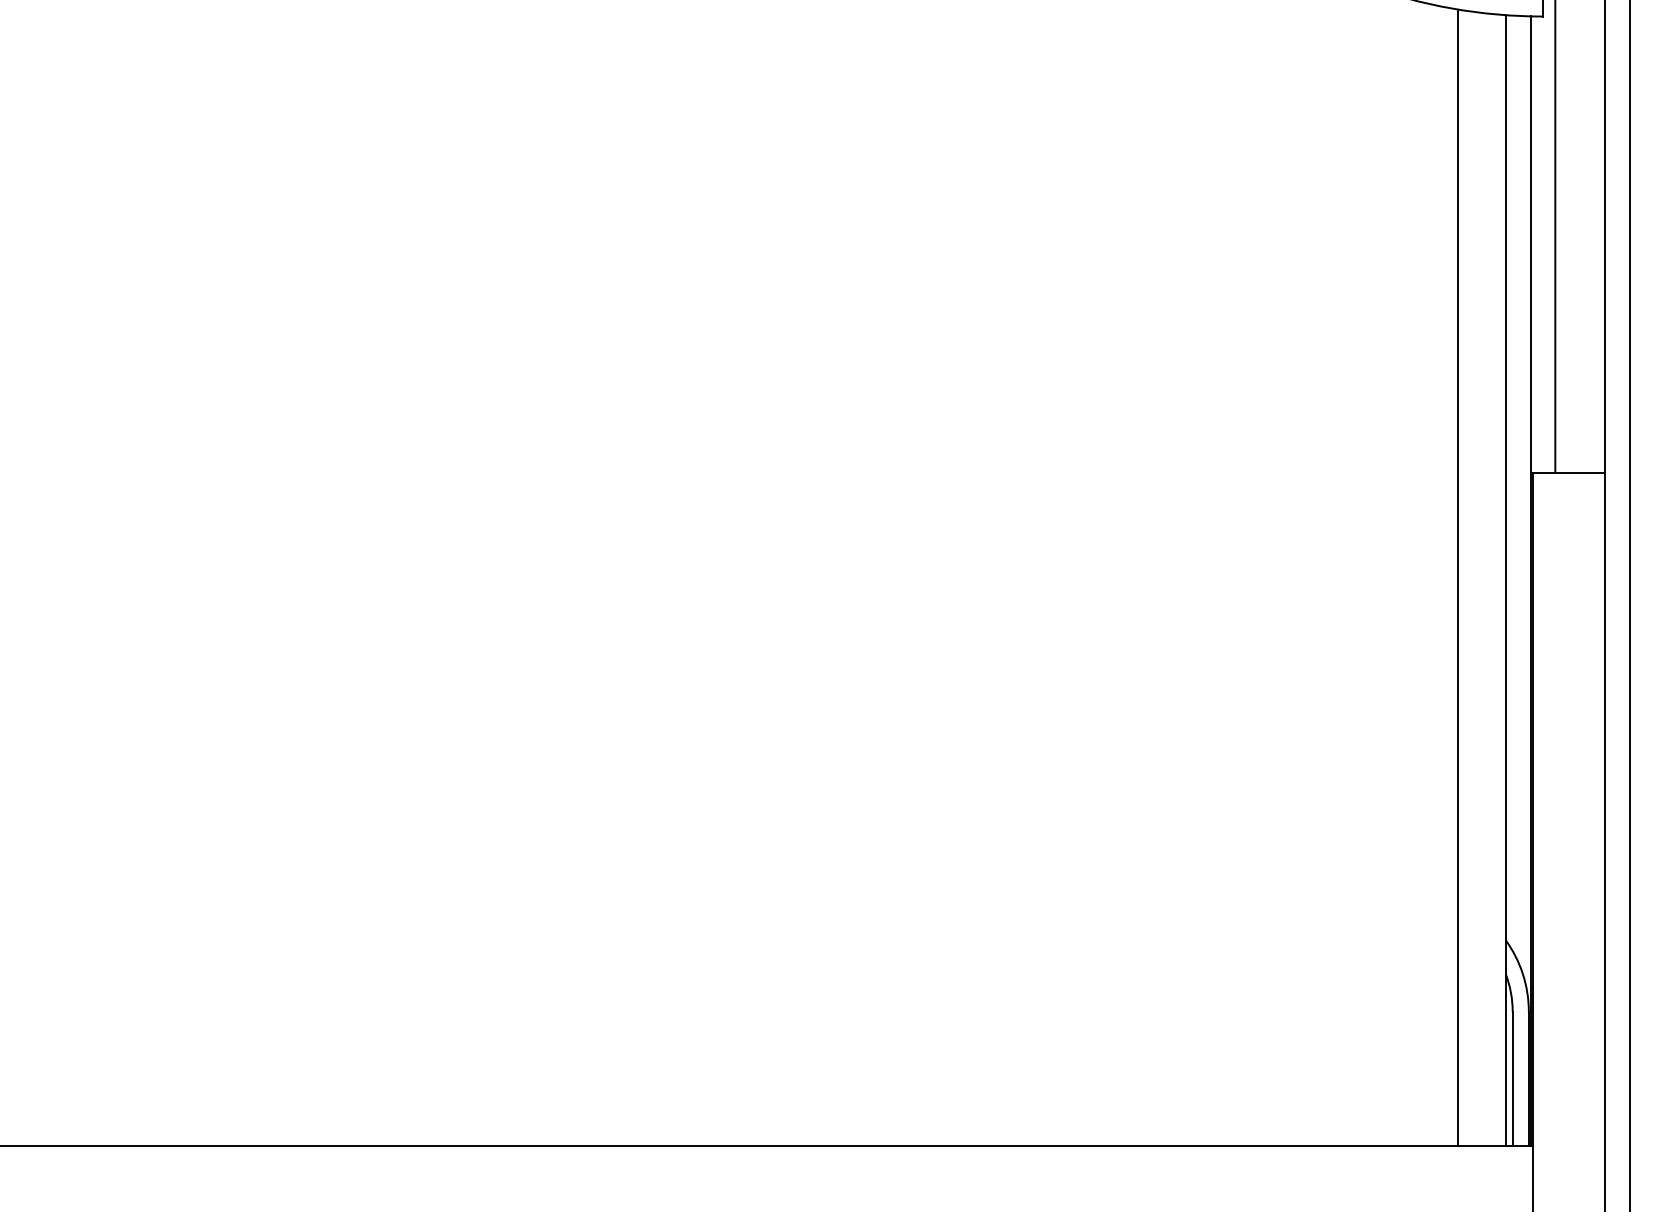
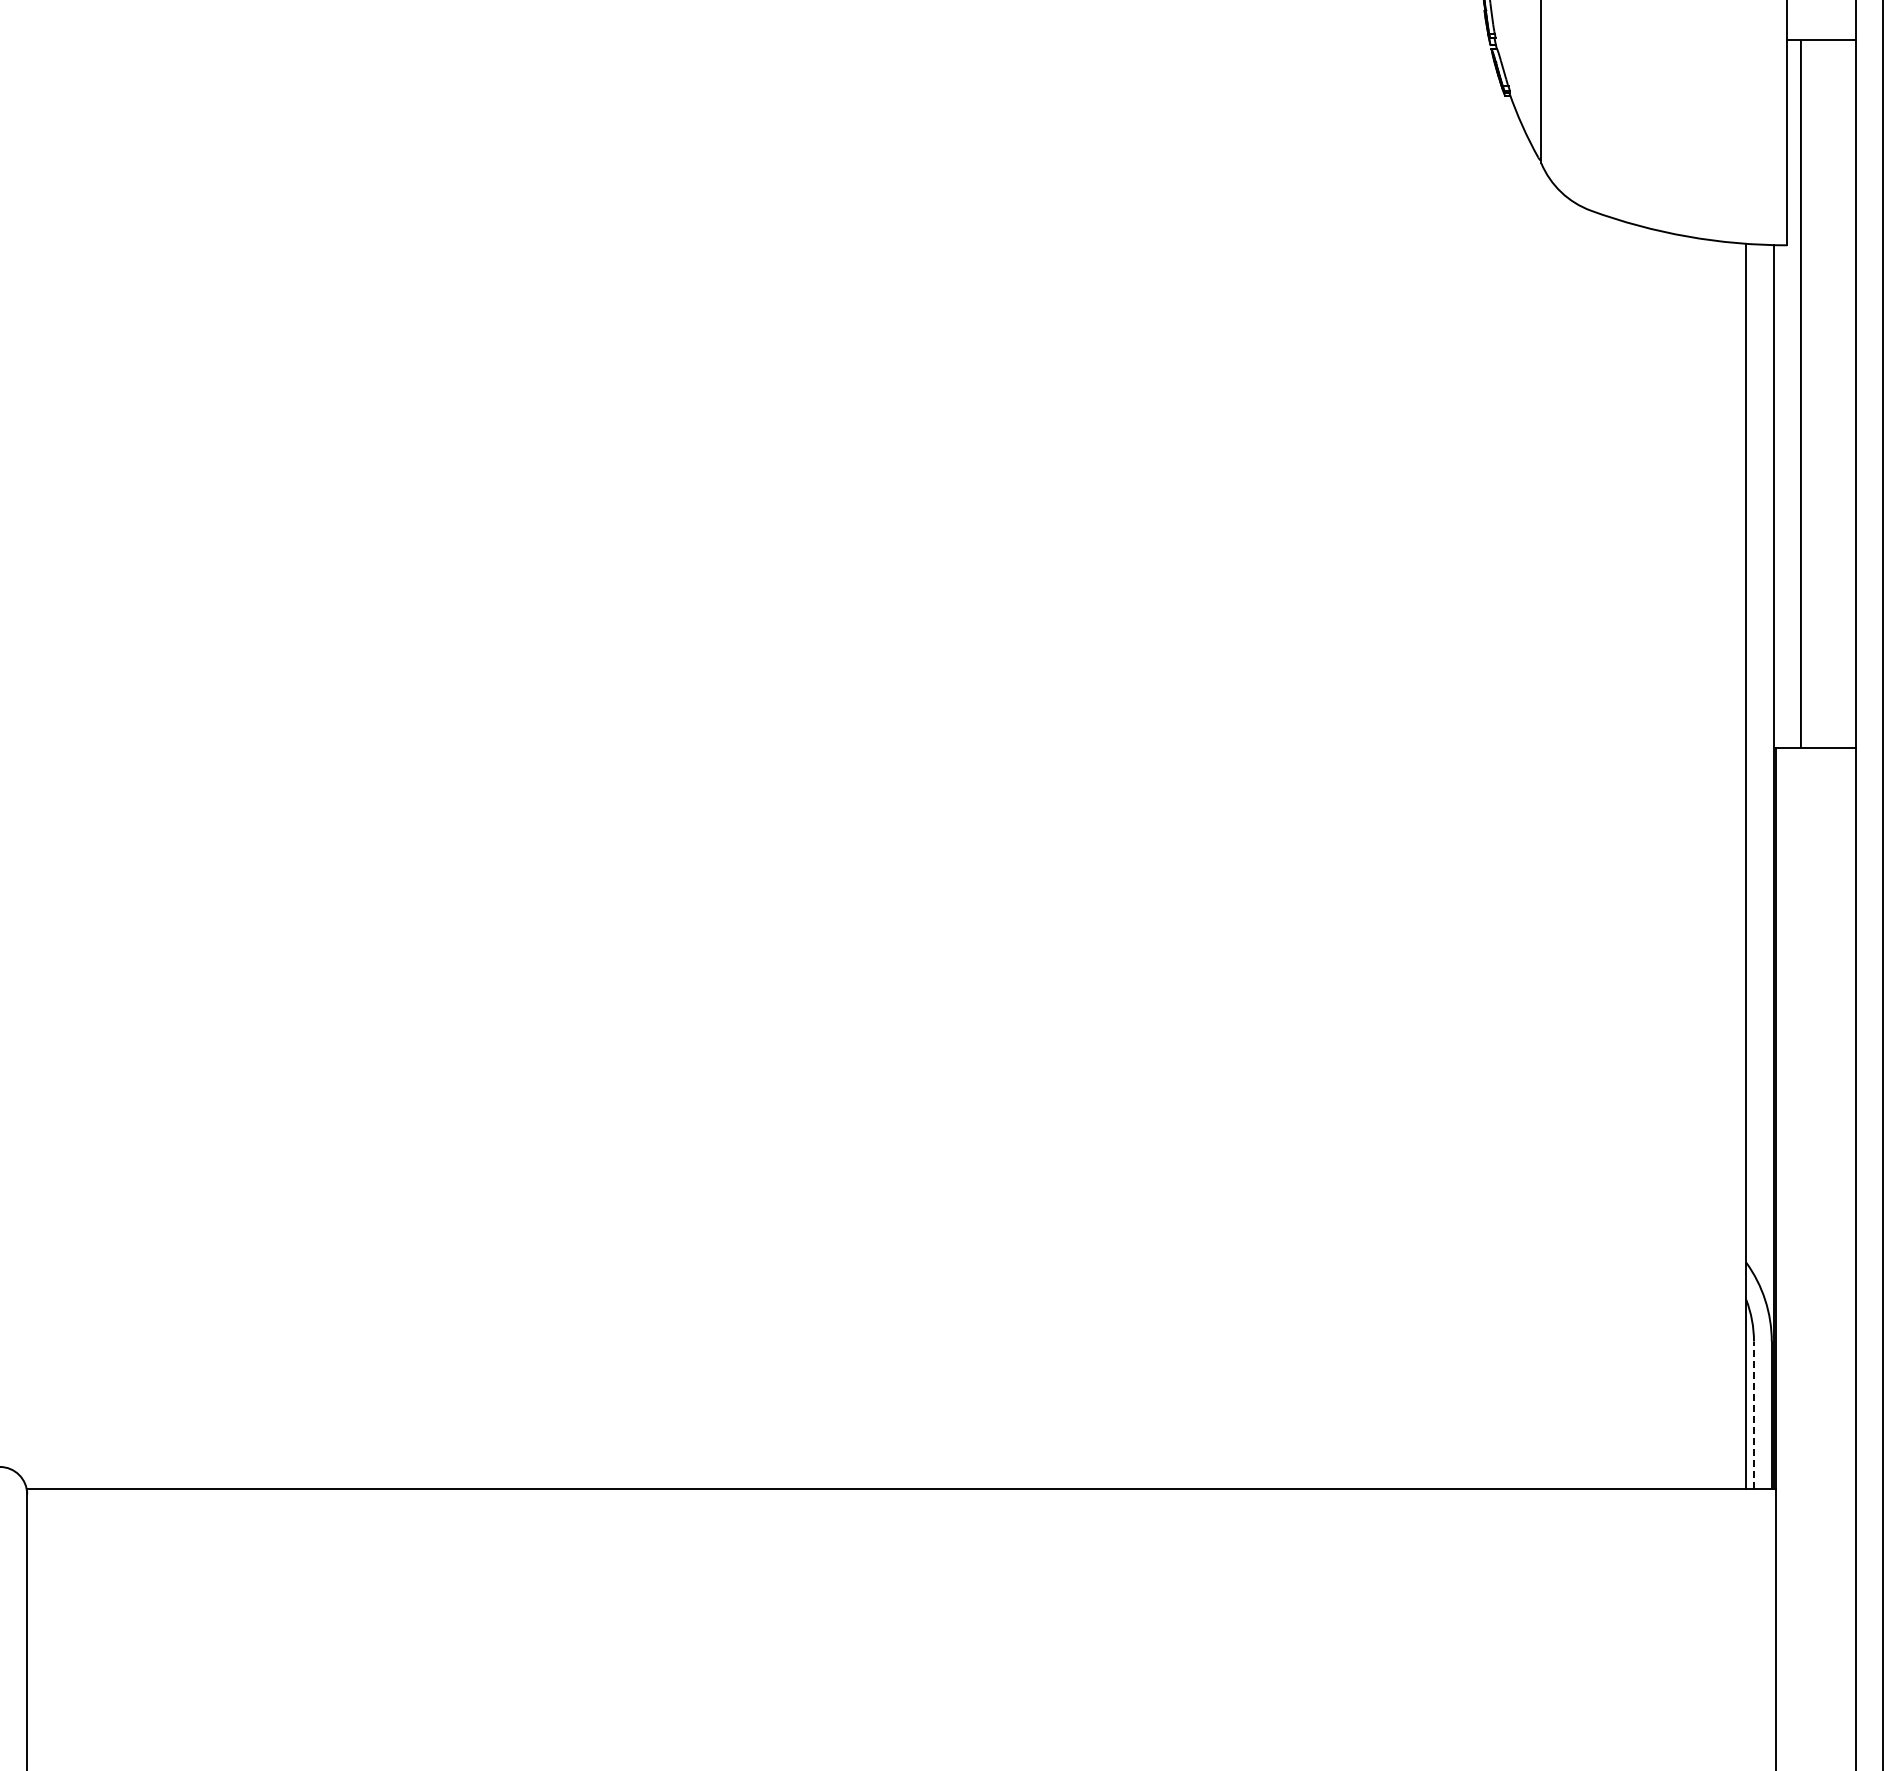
line: (1457, 576) -> (1693, 862), removed
line: (1512, 1078) -> (1753, 1415), solid -> dashed

